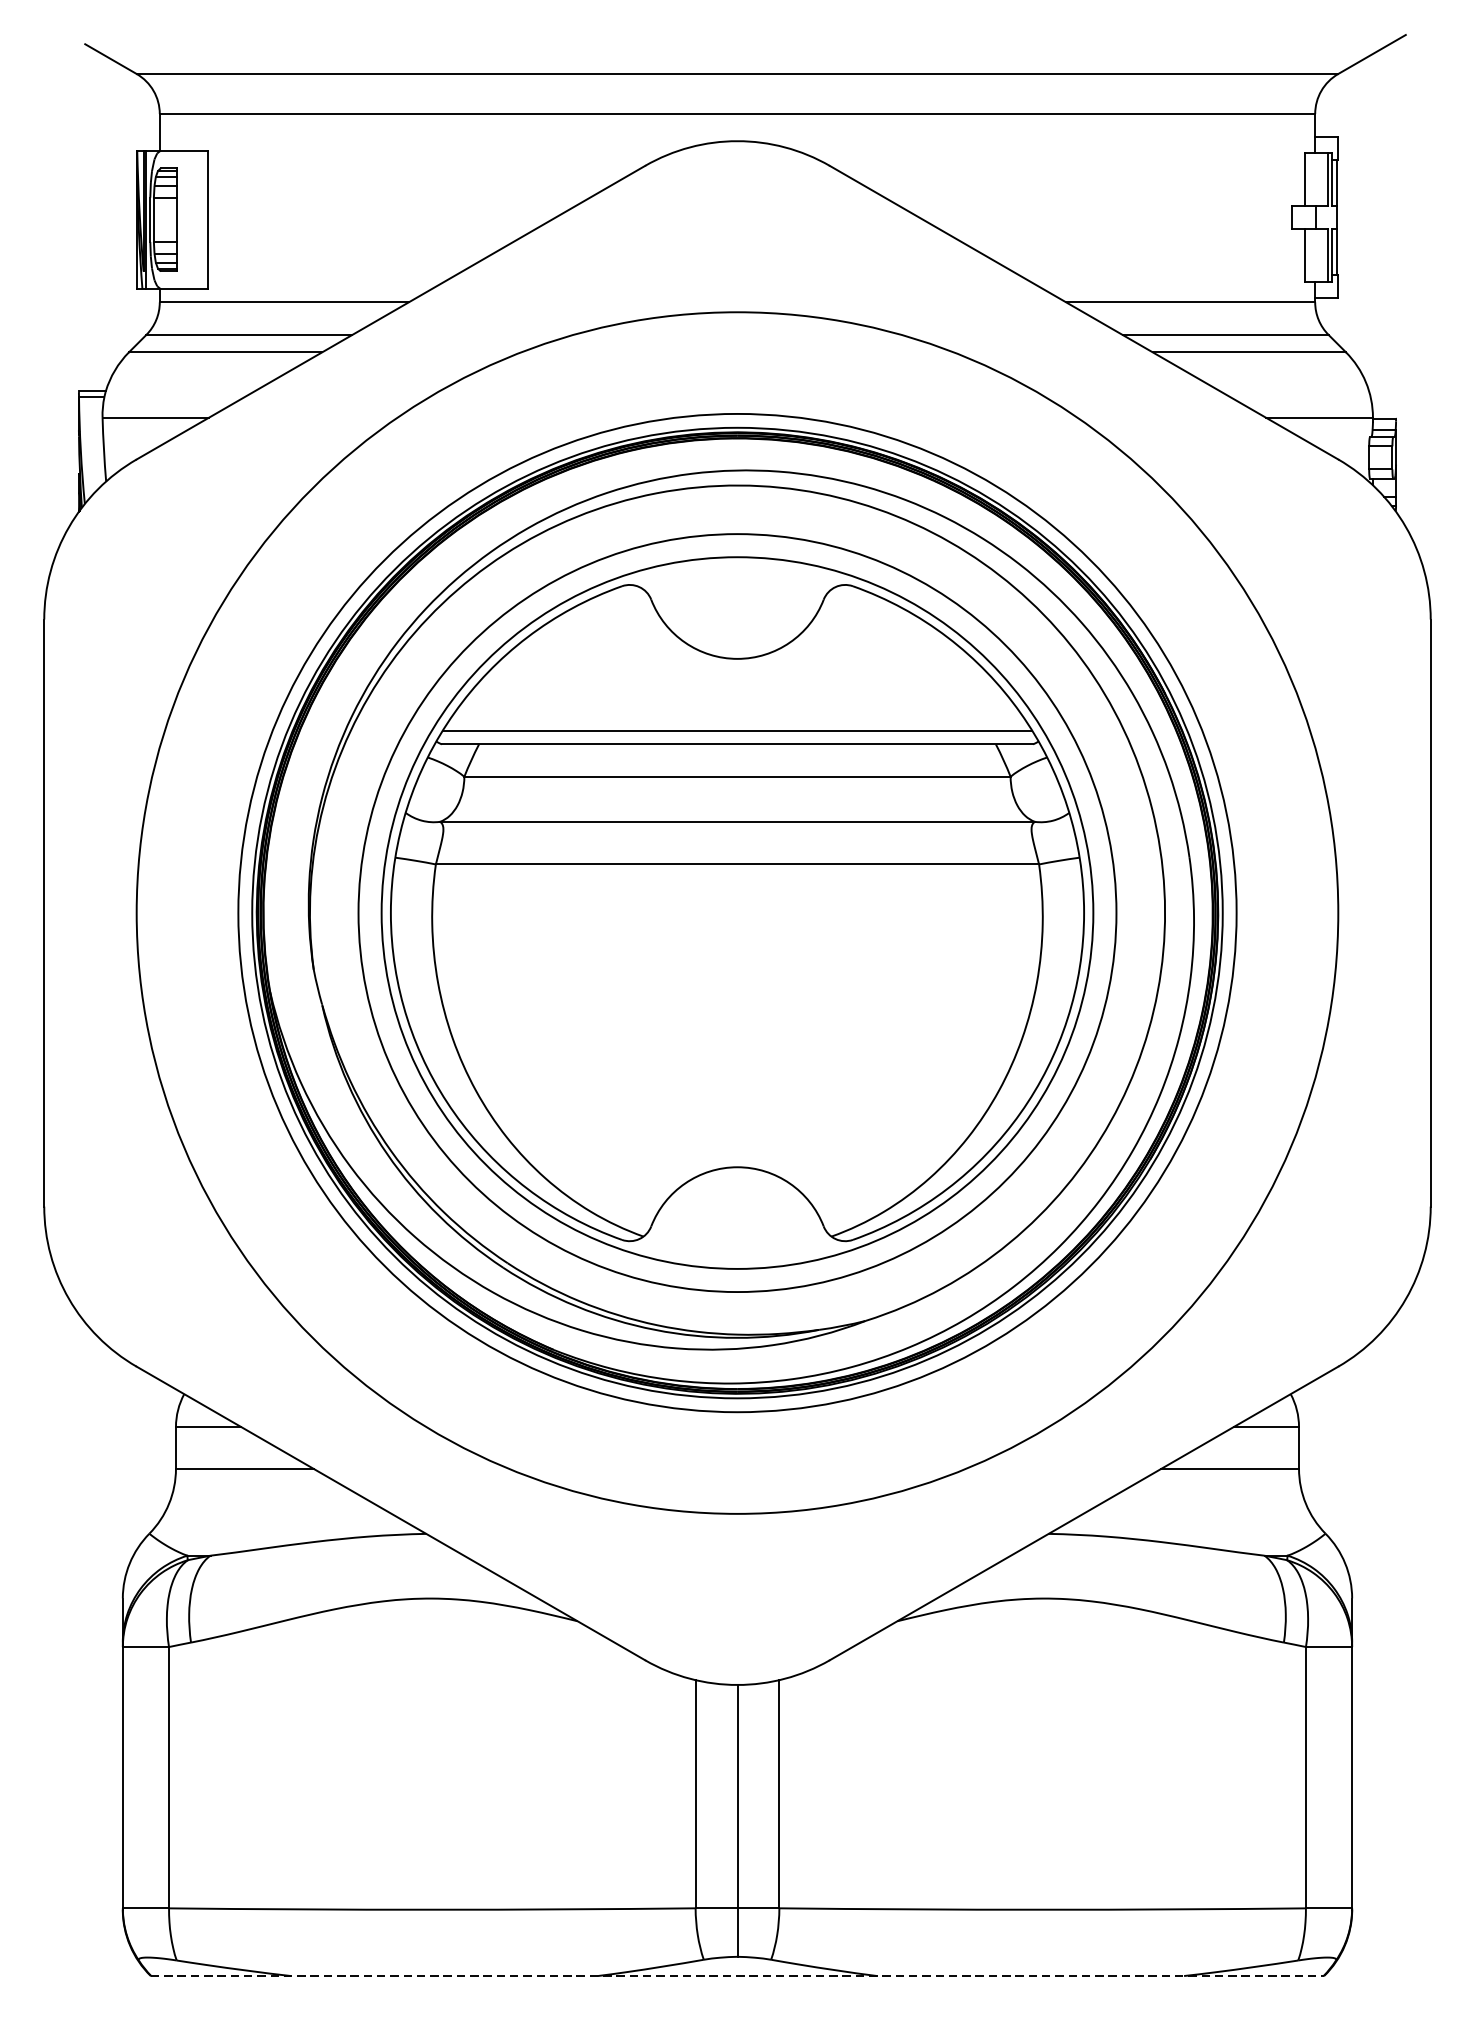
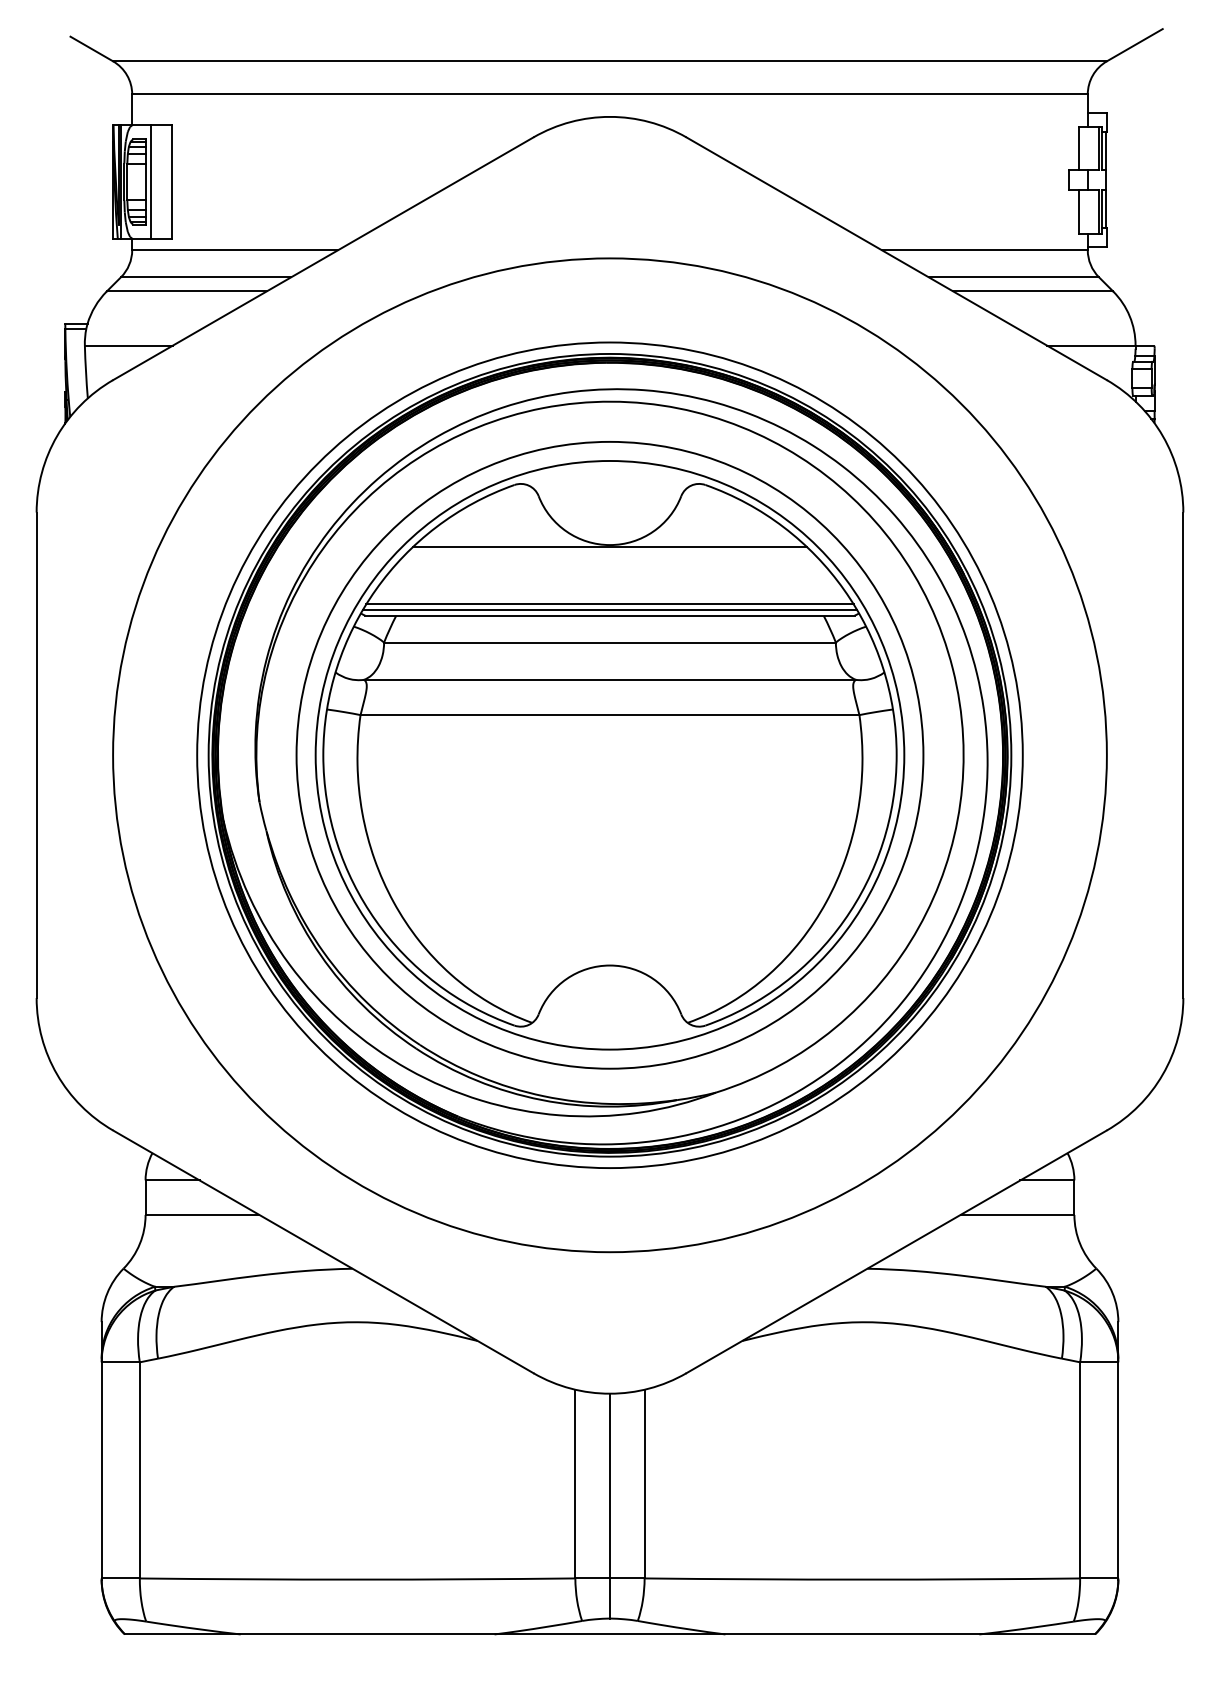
line: (183, 219) -> (151, 181), added
line: (736, 660) -> (609, 546), added
line: (736, 737) -> (609, 610), added
line: (738, 1976) -> (610, 1634), dashed -> solid

